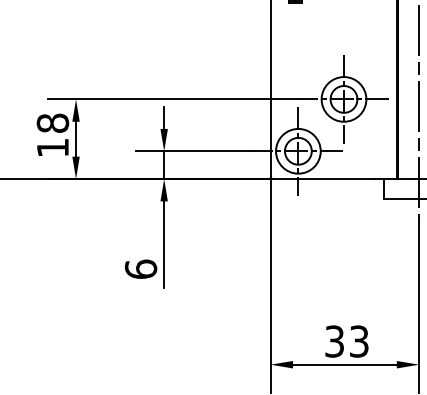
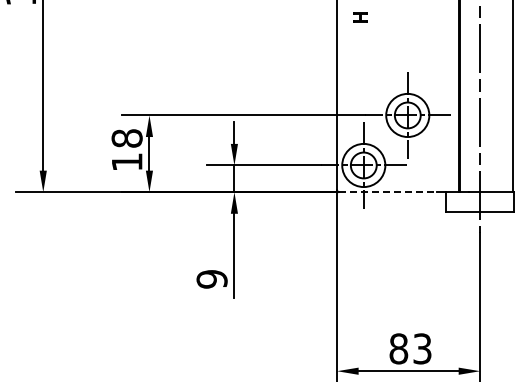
line: (324, 179) -> (388, 192), solid -> dashed
text: (140, 268) -> (211, 278), 6 -> 9
text: (334, 341) -> (398, 348), 33 -> 83

